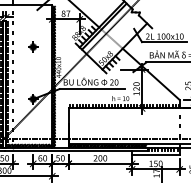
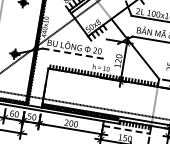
line: (92, 89) -> (74, 54), solid -> dashed
line: (155, 155) -> (126, 129), solid -> dashed

